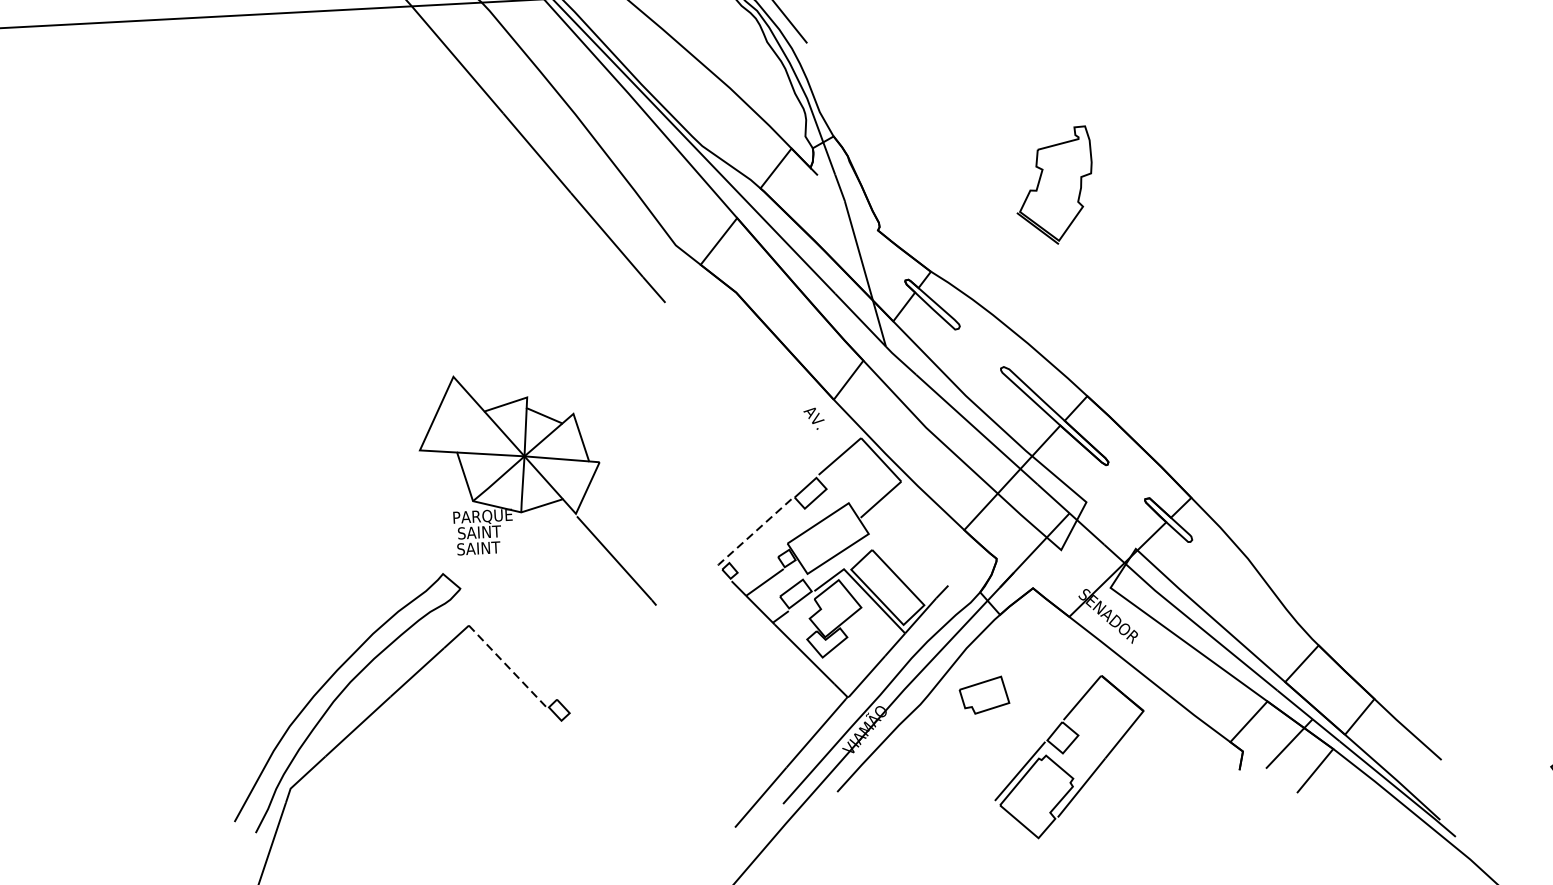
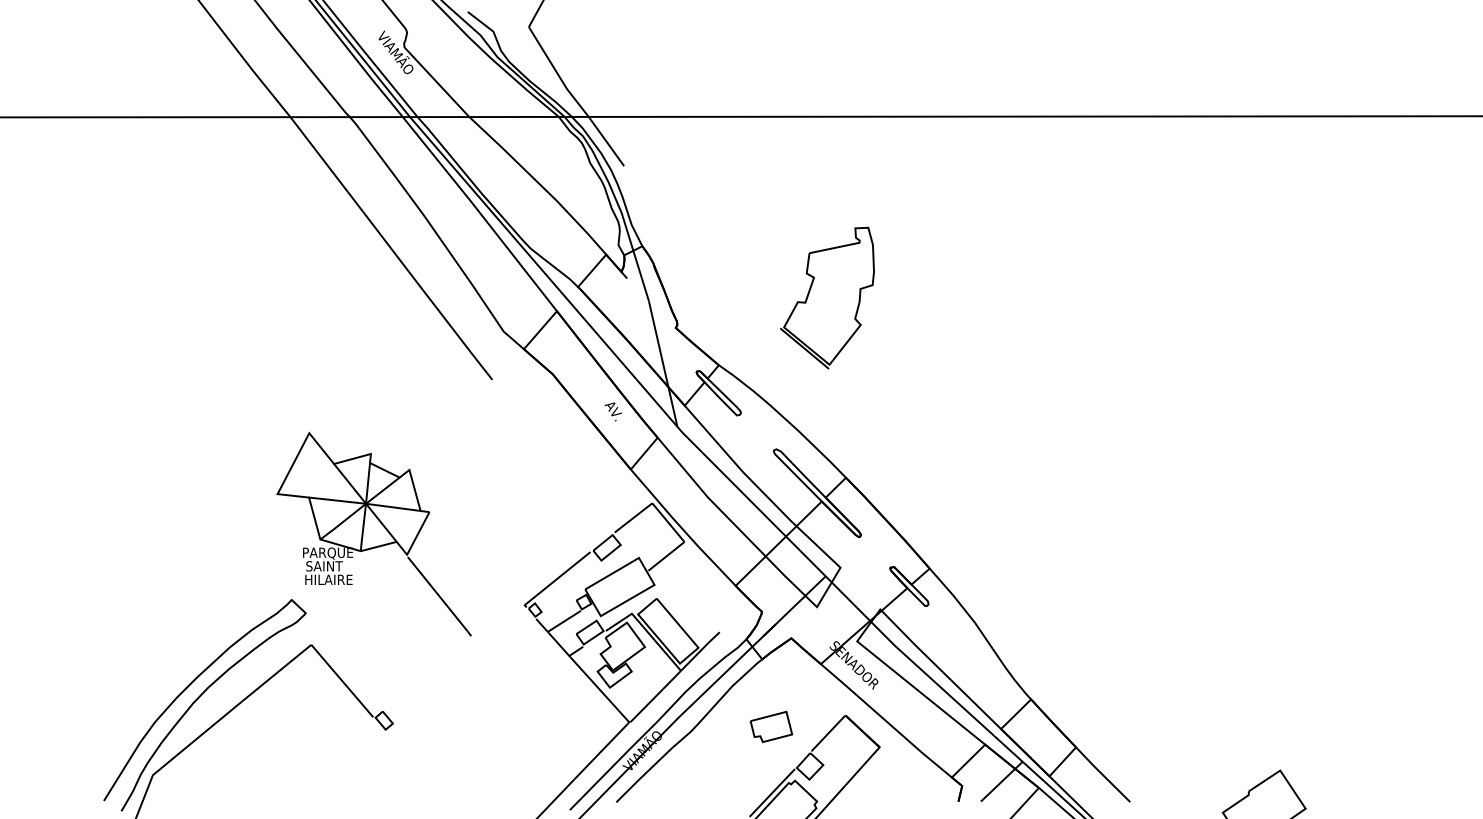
part: (1054, 185) -> (827, 297), size x1.43
text: (814, 418) -> (613, 411), moved
line: (752, 534) -> (555, 580), dashed -> solid
text: (485, 547) -> (328, 579), SAINT -> HILAIRE
line: (507, 666) -> (342, 681), dashed -> solid
part: (984, 694) -> (771, 726), moved

